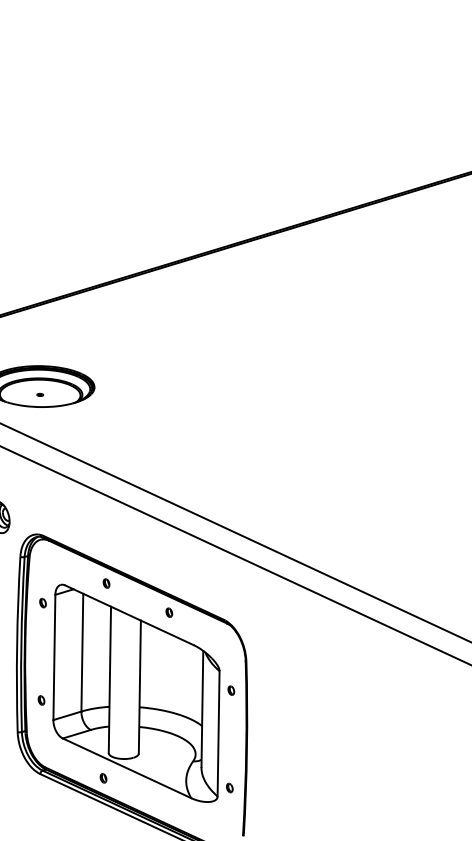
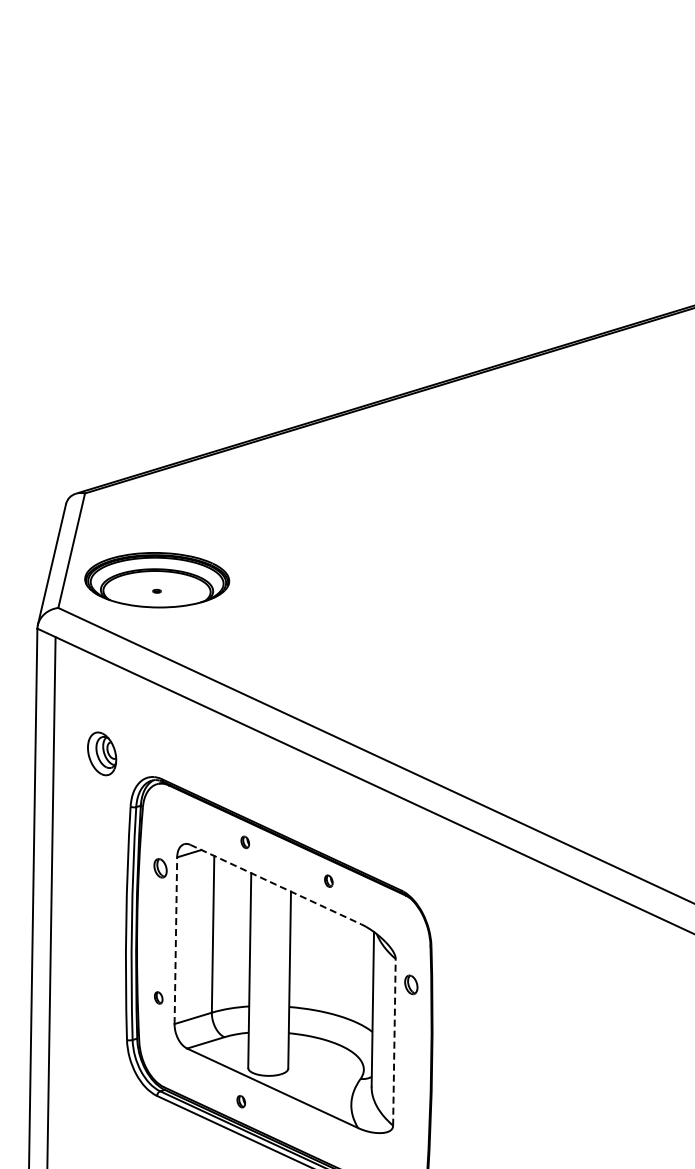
part: (42, 603) -> (160, 868), size x1.6
line: (129, 615) -> (276, 884), solid -> dashed
line: (54, 657) -> (175, 940), solid -> dashed
part: (231, 690) -> (411, 984), size x1.6
line: (218, 733) -> (394, 1041), solid -> dashed
part: (229, 788) -> (409, 1114), removed

